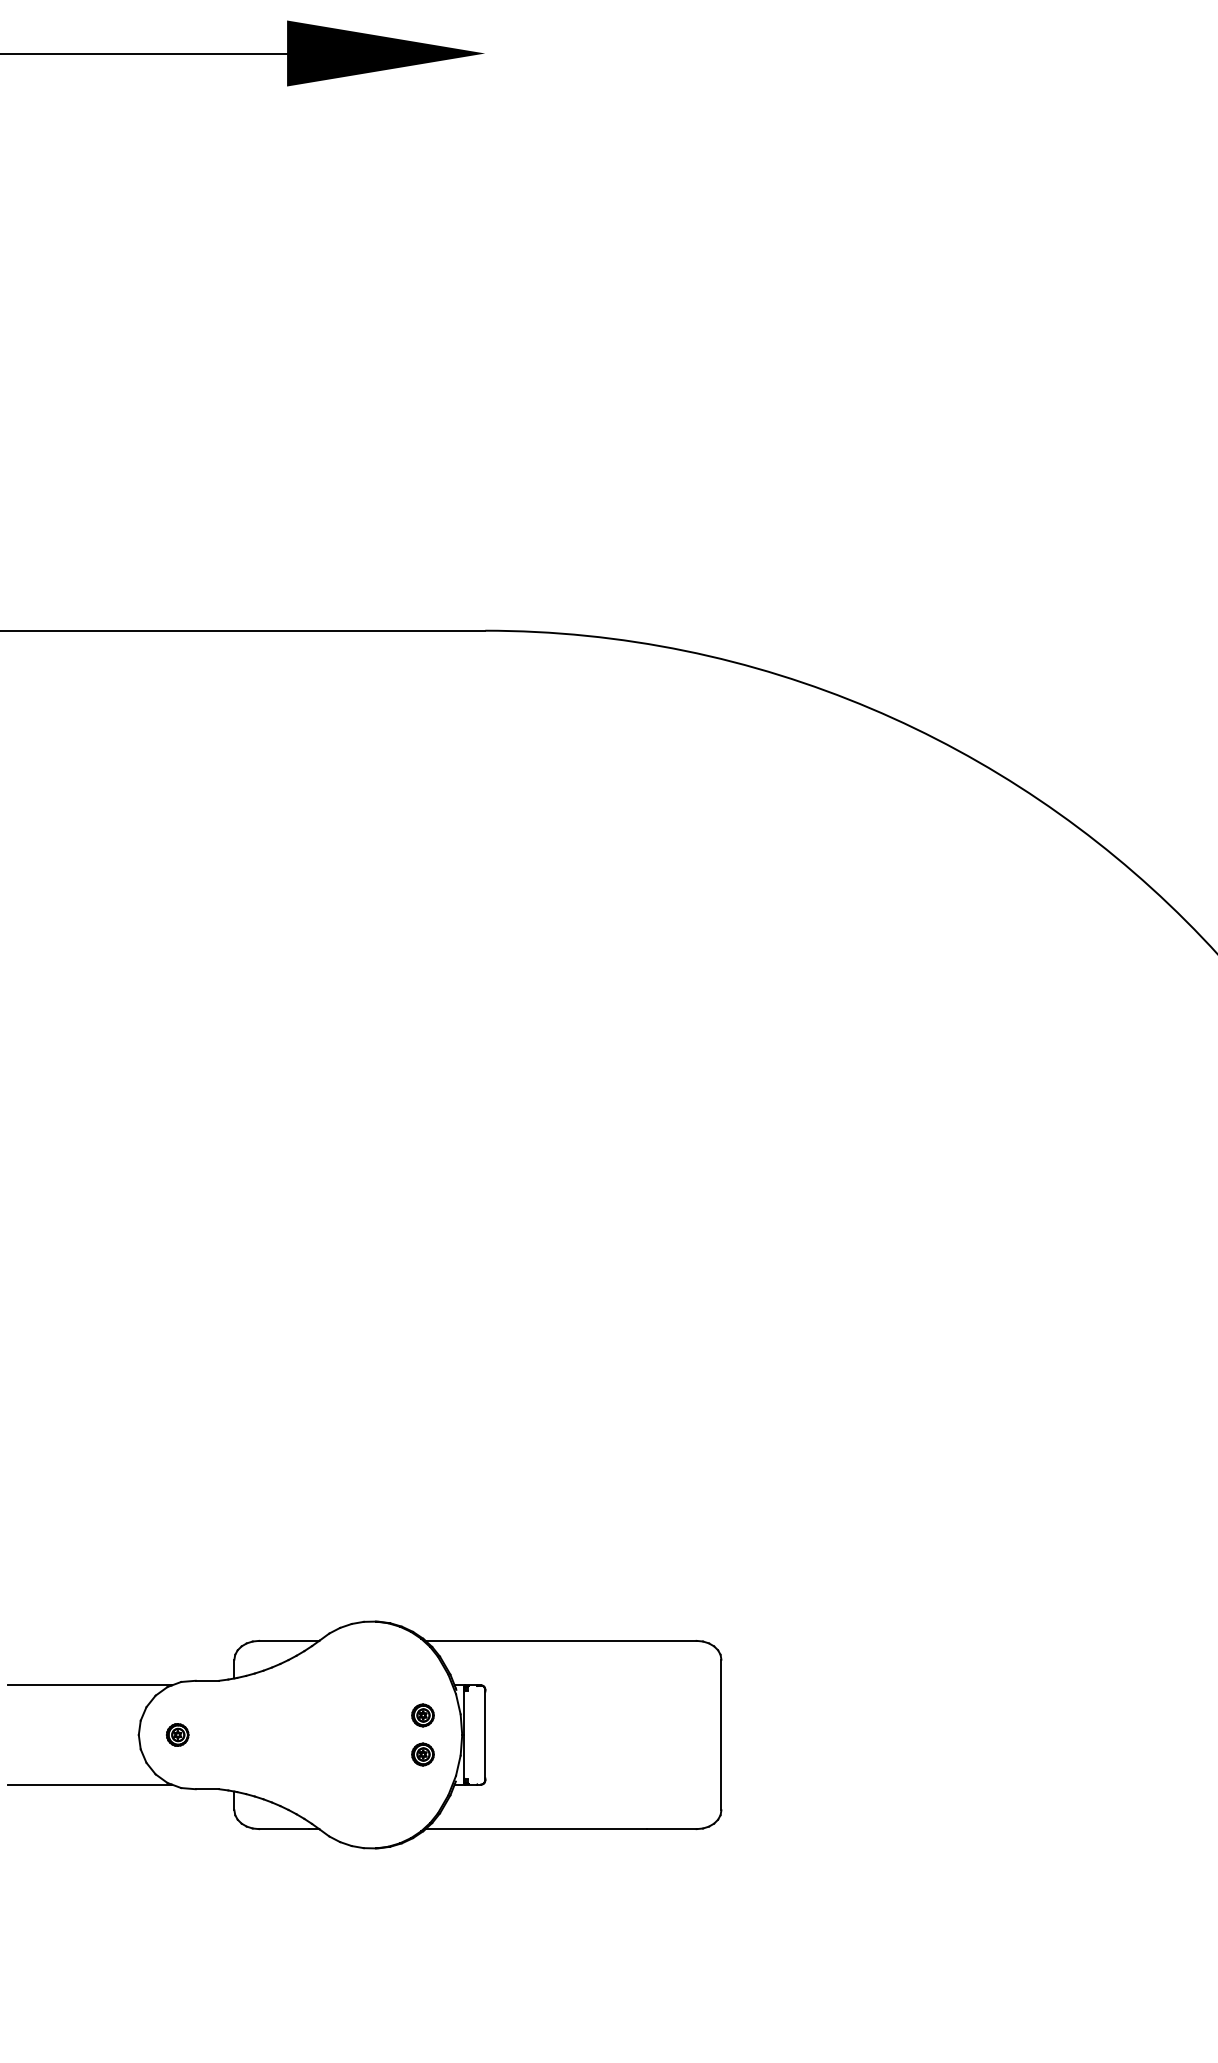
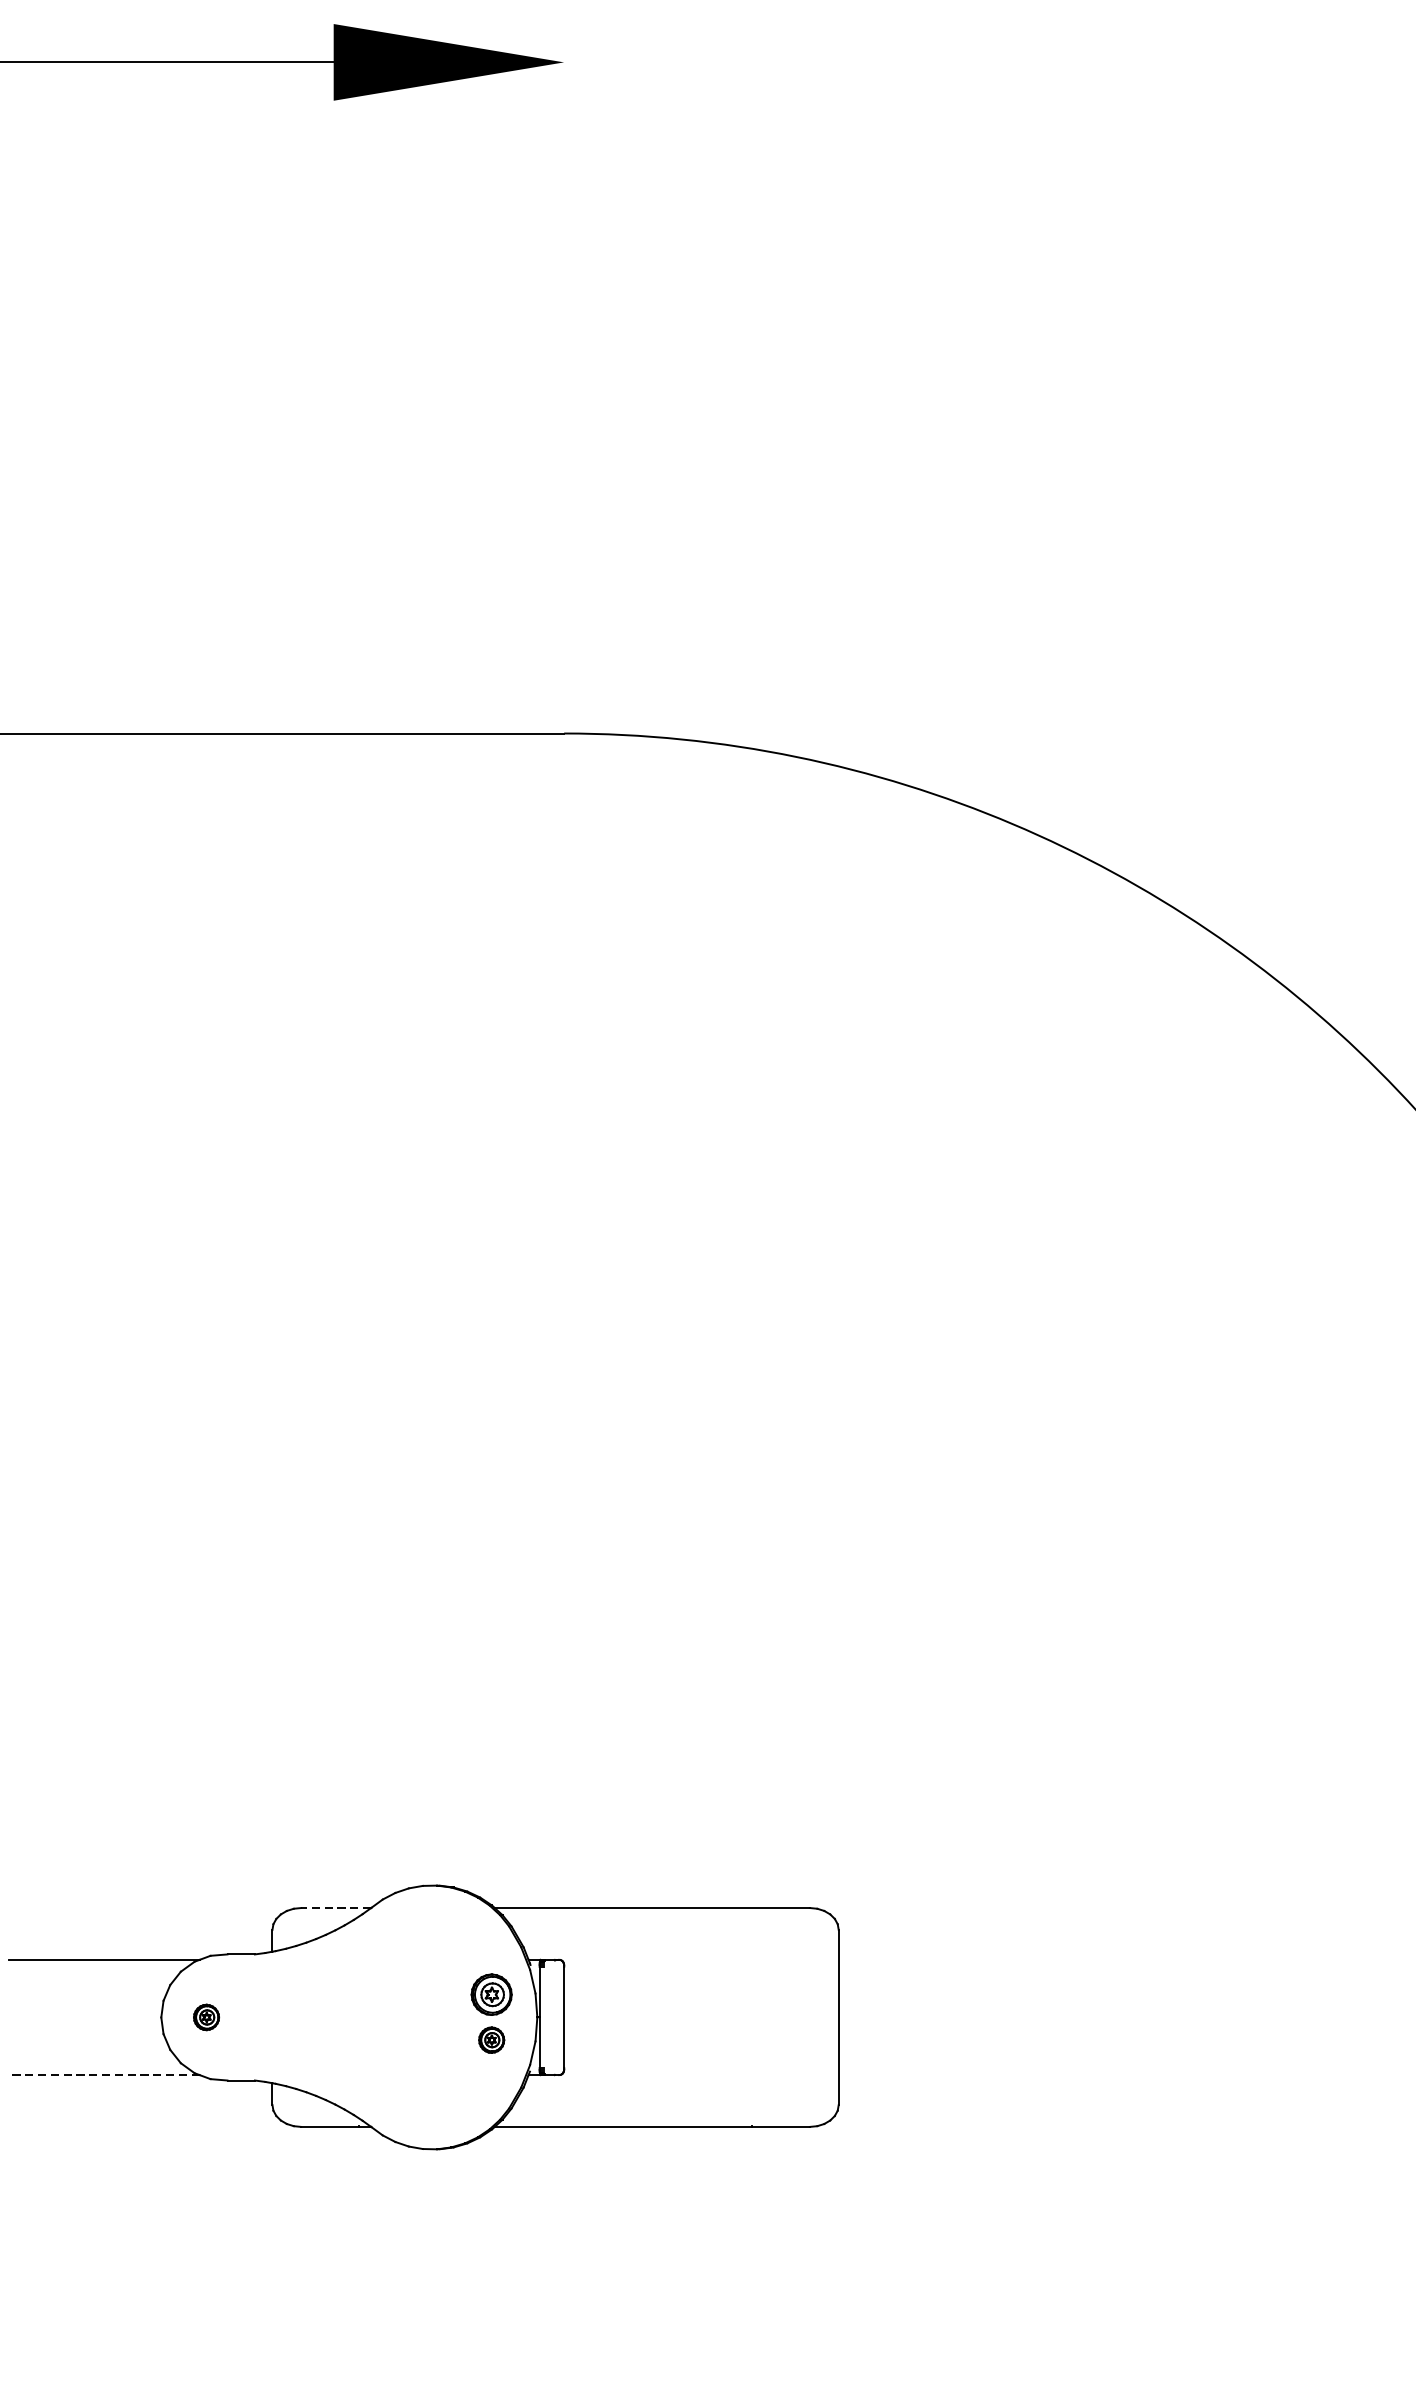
line: (288, 1640) -> (335, 1907), solid -> dashed
part: (422, 1715) -> (491, 1994), size x1.6
line: (89, 1784) -> (103, 2075), solid -> dashed

